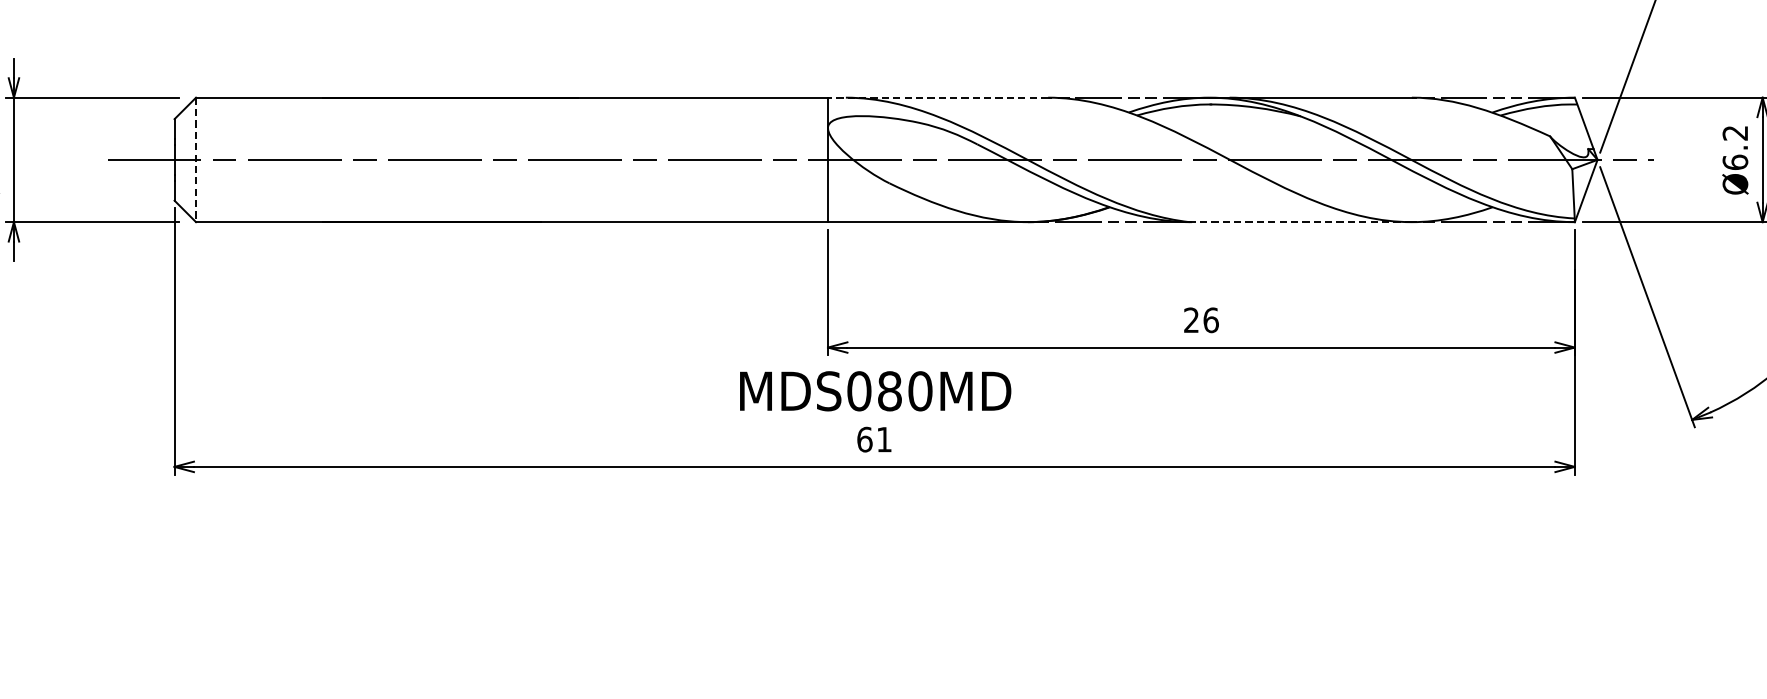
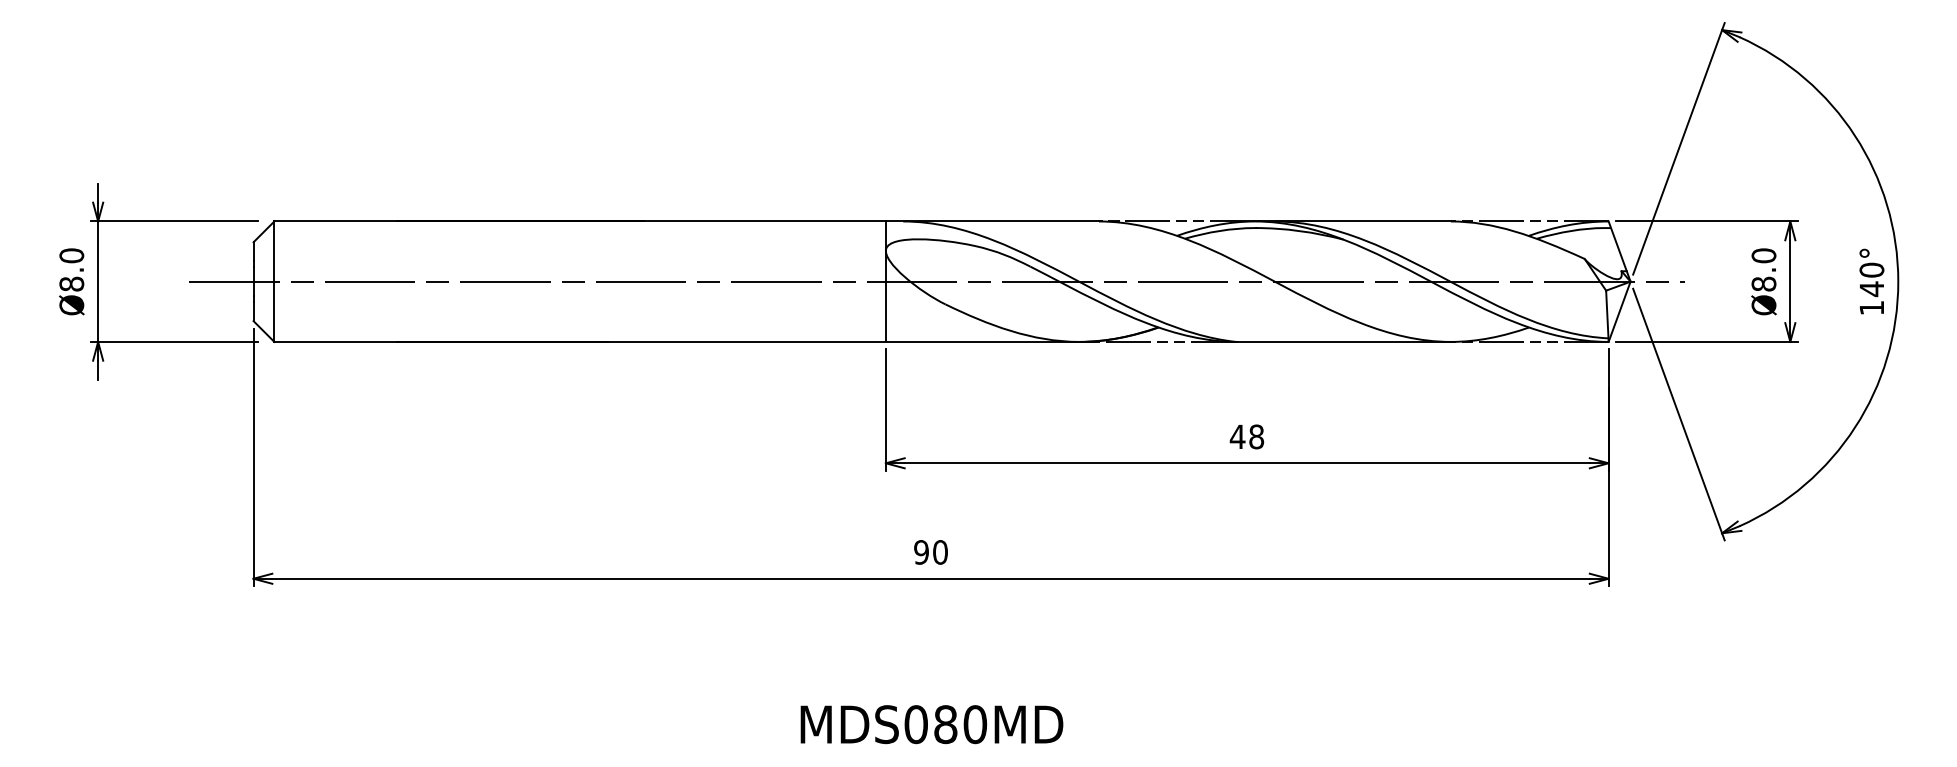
line: (937, 97) -> (991, 221), dashed -> solid
text: (1734, 147) -> (1763, 269), Ø6.2 -> Ø8.0
line: (196, 160) -> (274, 282), dashed -> solid
line: (1300, 221) -> (1343, 341), dashed -> solid
text: (1200, 319) -> (1246, 436), 26 -> 48
text: (875, 391) -> (931, 724), moved
text: (874, 439) -> (930, 552), 61 -> 90

